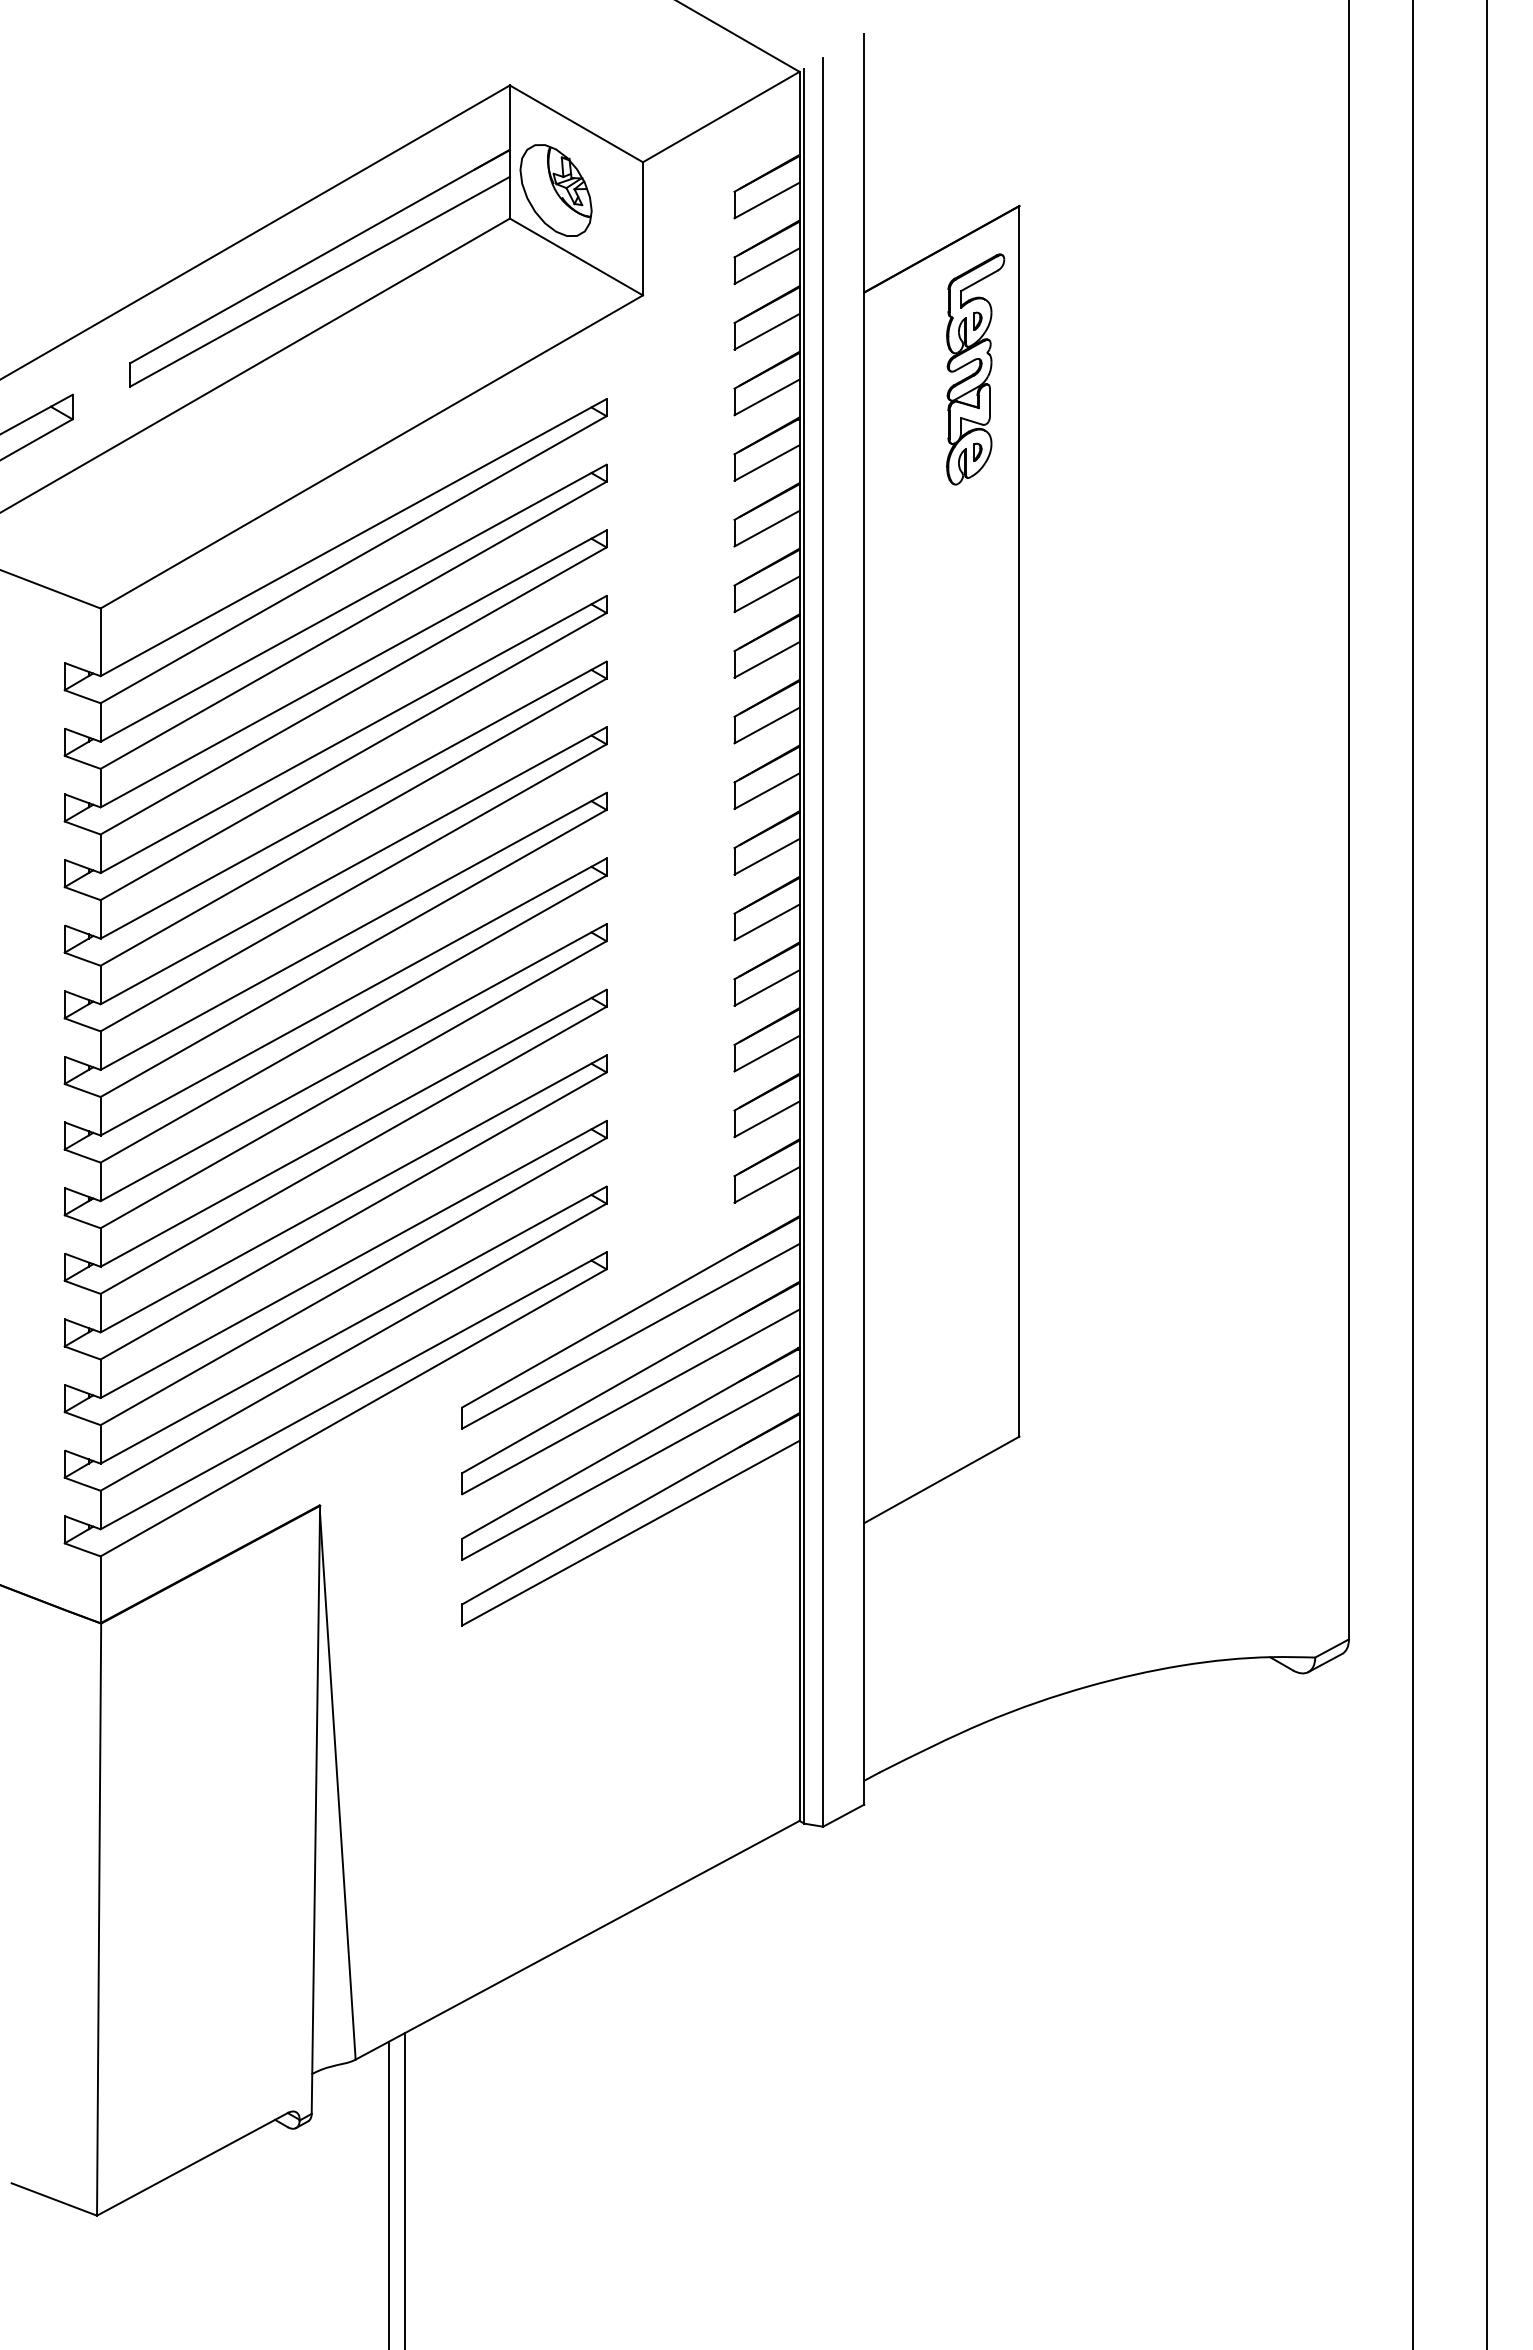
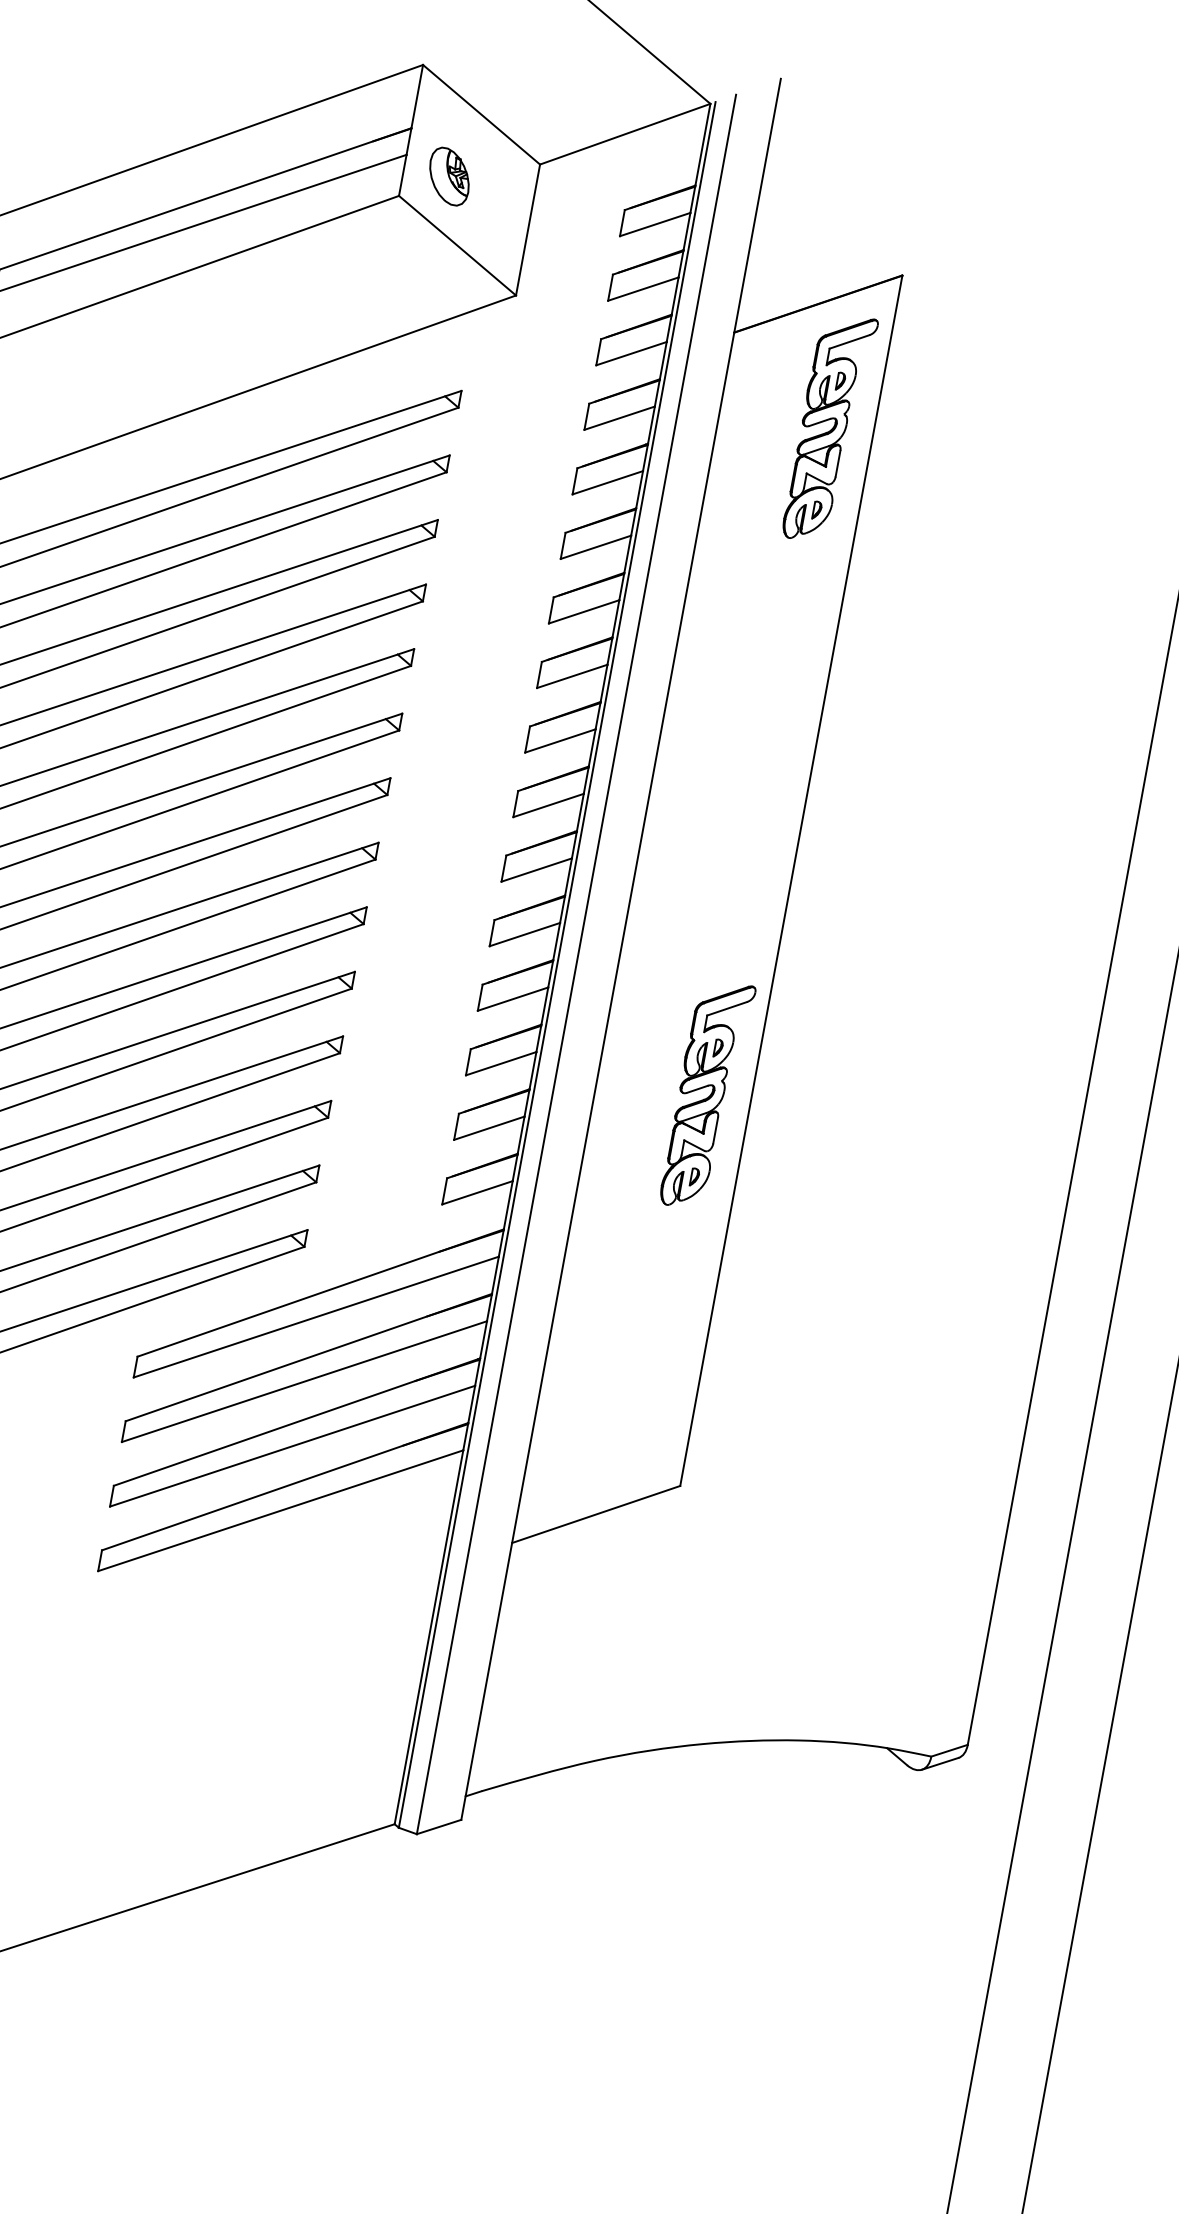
part: (555, 190) -> (448, 176), size x0.6
part: (975, 1047) -> (707, 1095), added

